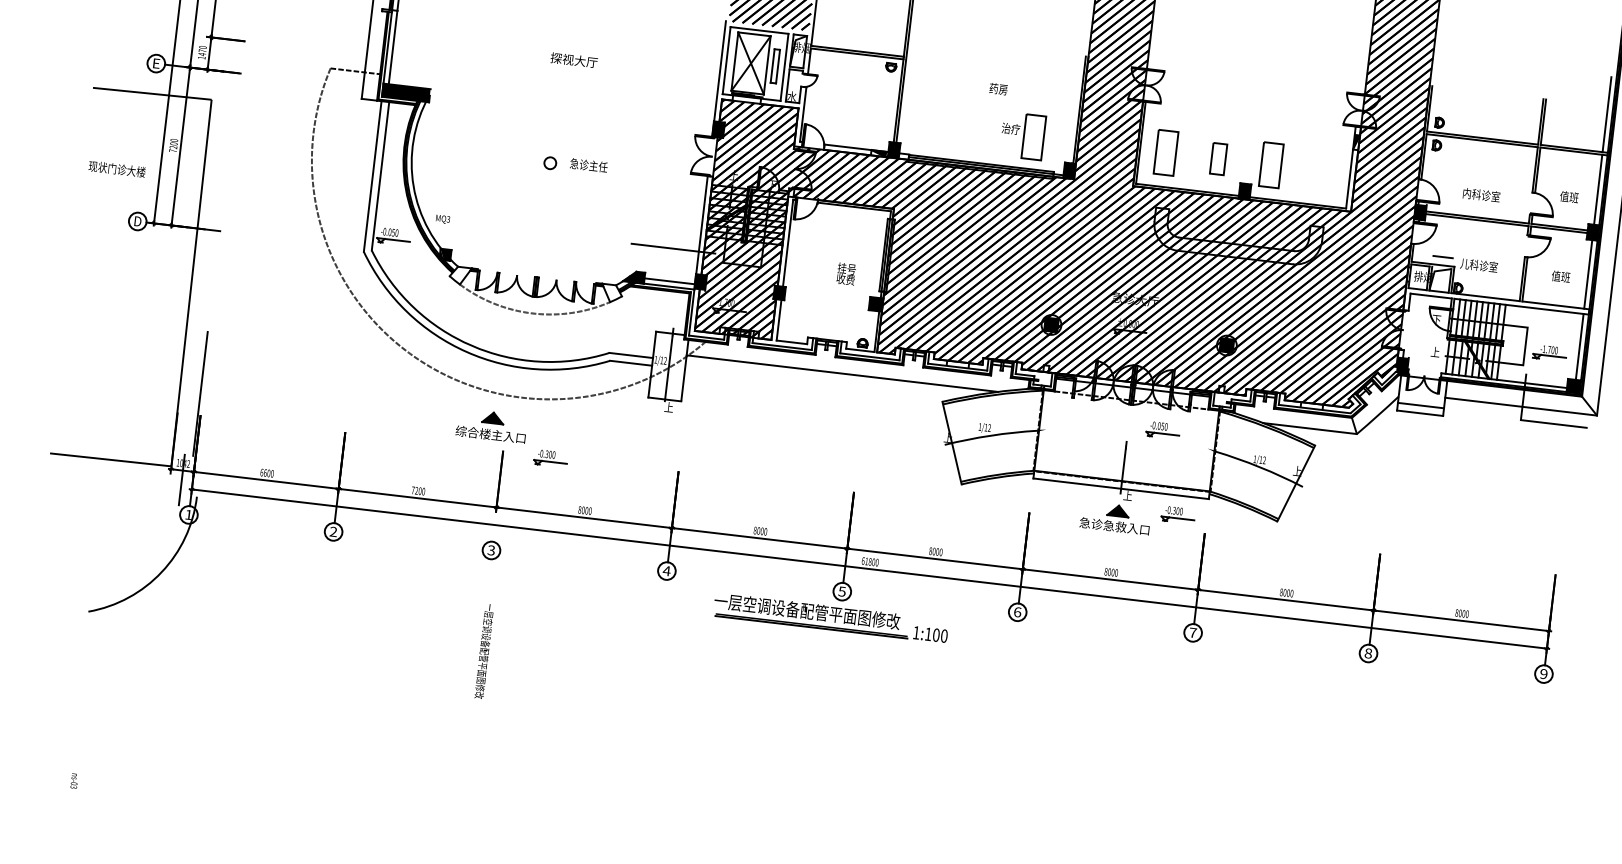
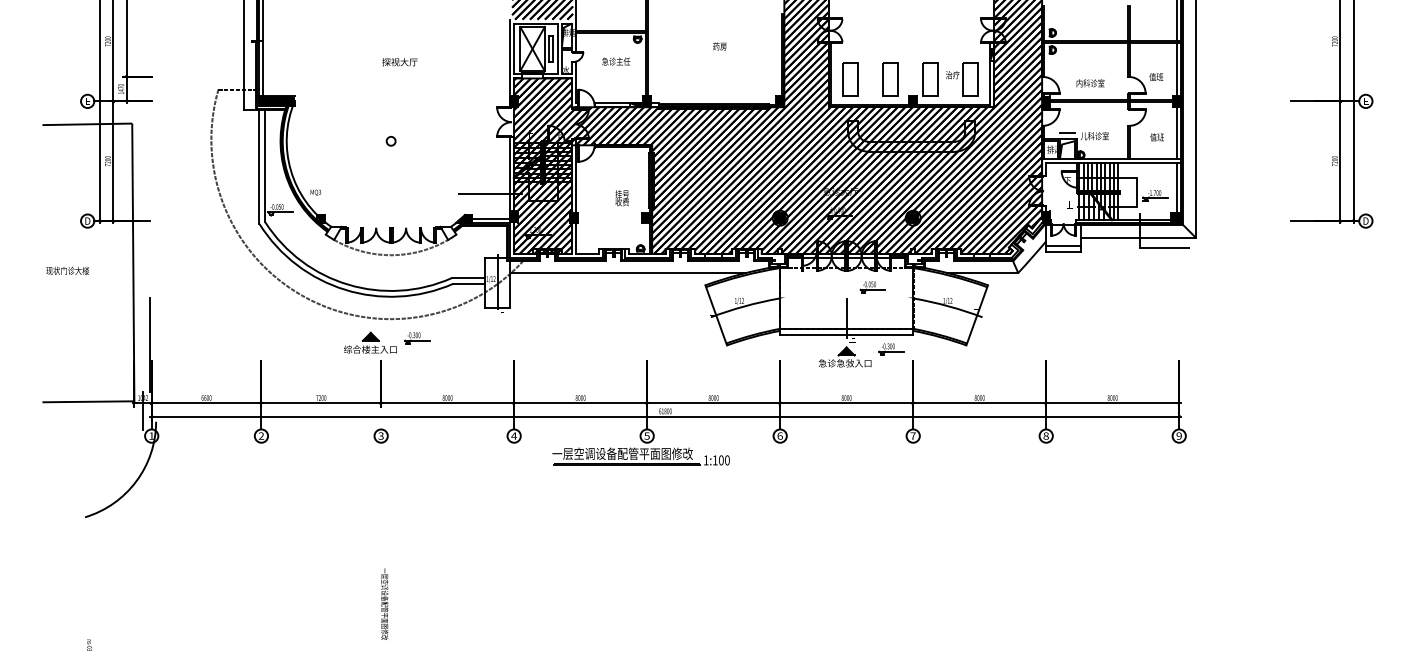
part: (1023, 136) -> (962, 79), moved
part: (1218, 159) -> (890, 79), size x1.43
text: (589, 165) -> (616, 61), moved
text: (116, 168) -> (67, 270), moved
part: (550, 459) -> (417, 338), moved
text: (484, 650) -> (384, 603), moved

